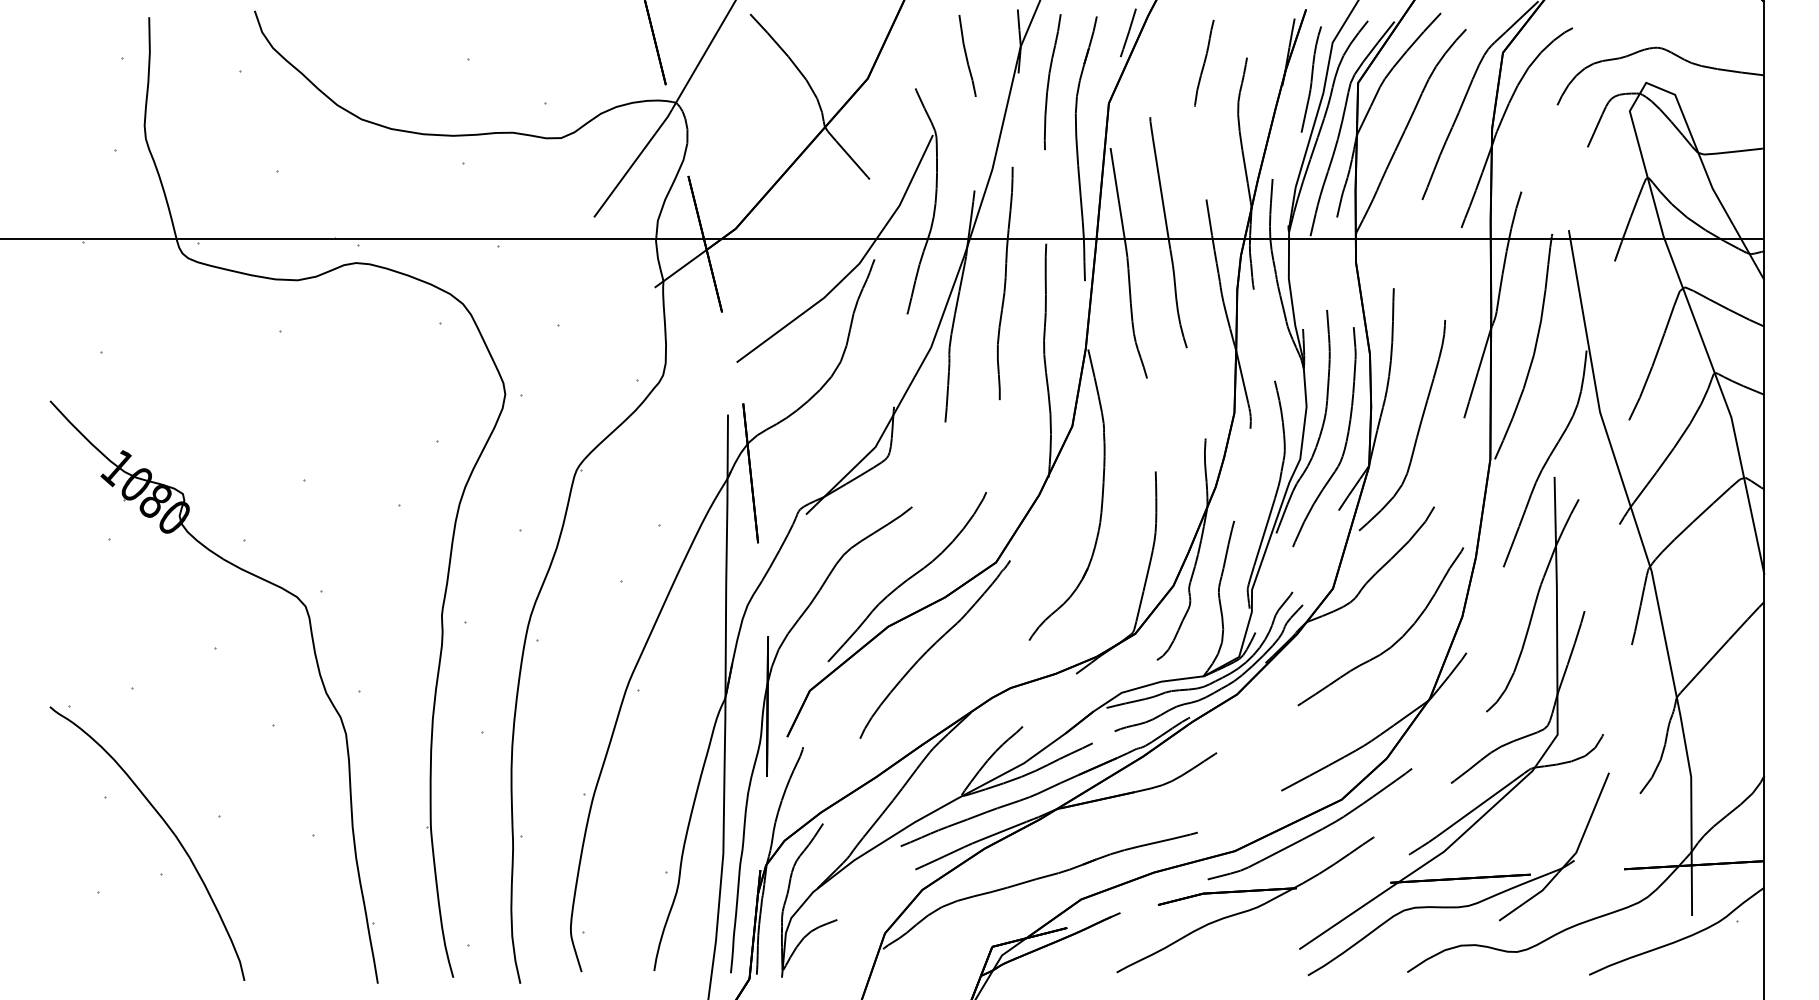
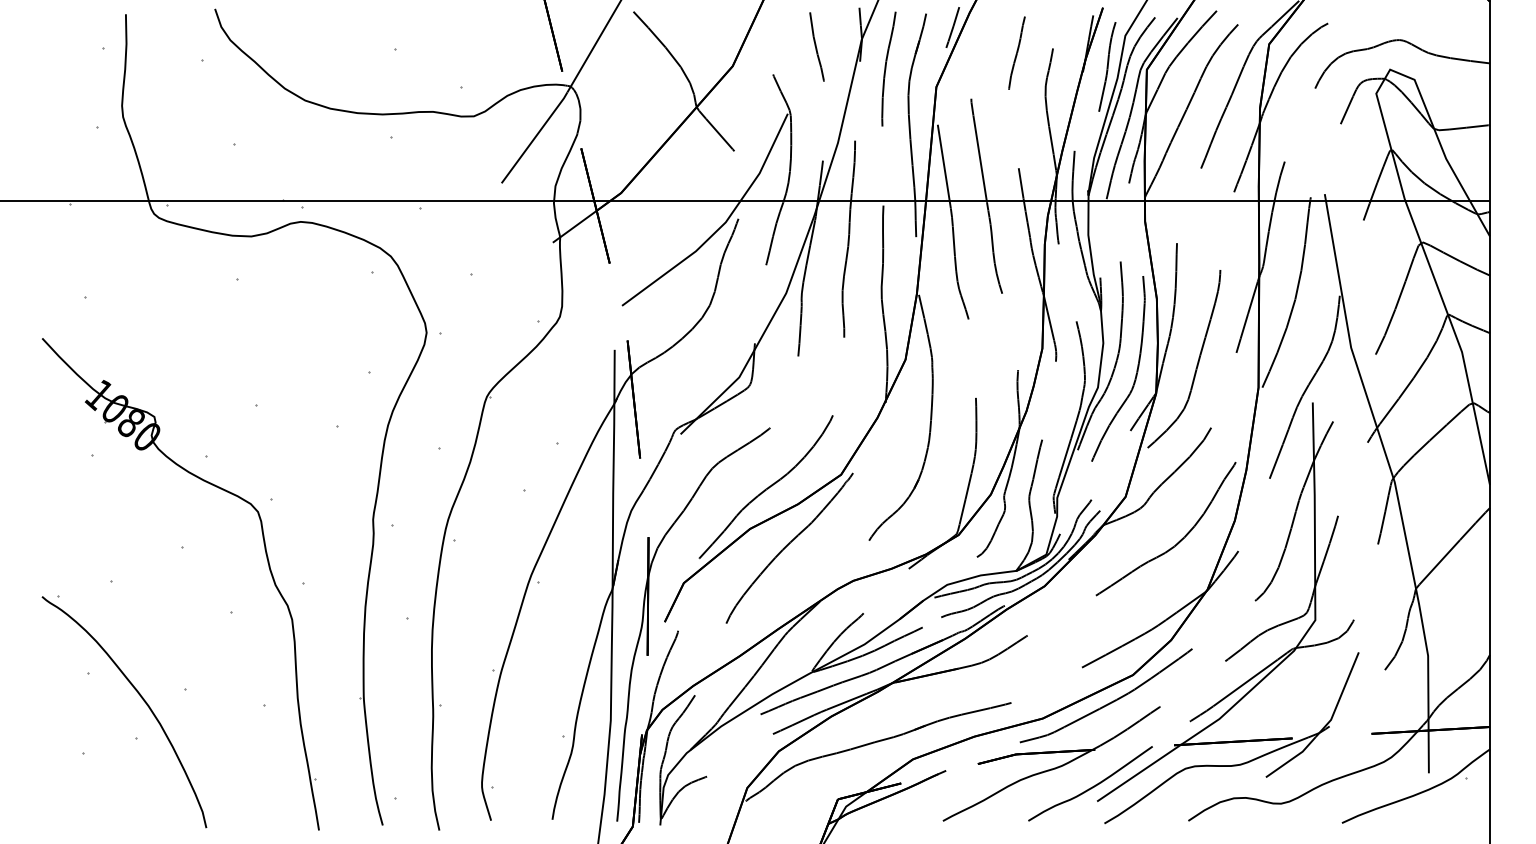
curve: (1293, 931) -> (1092, 786), added

